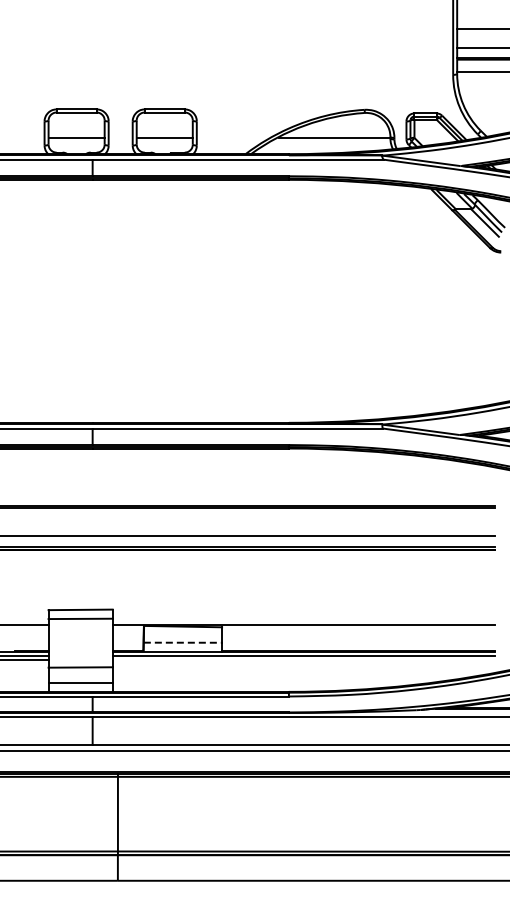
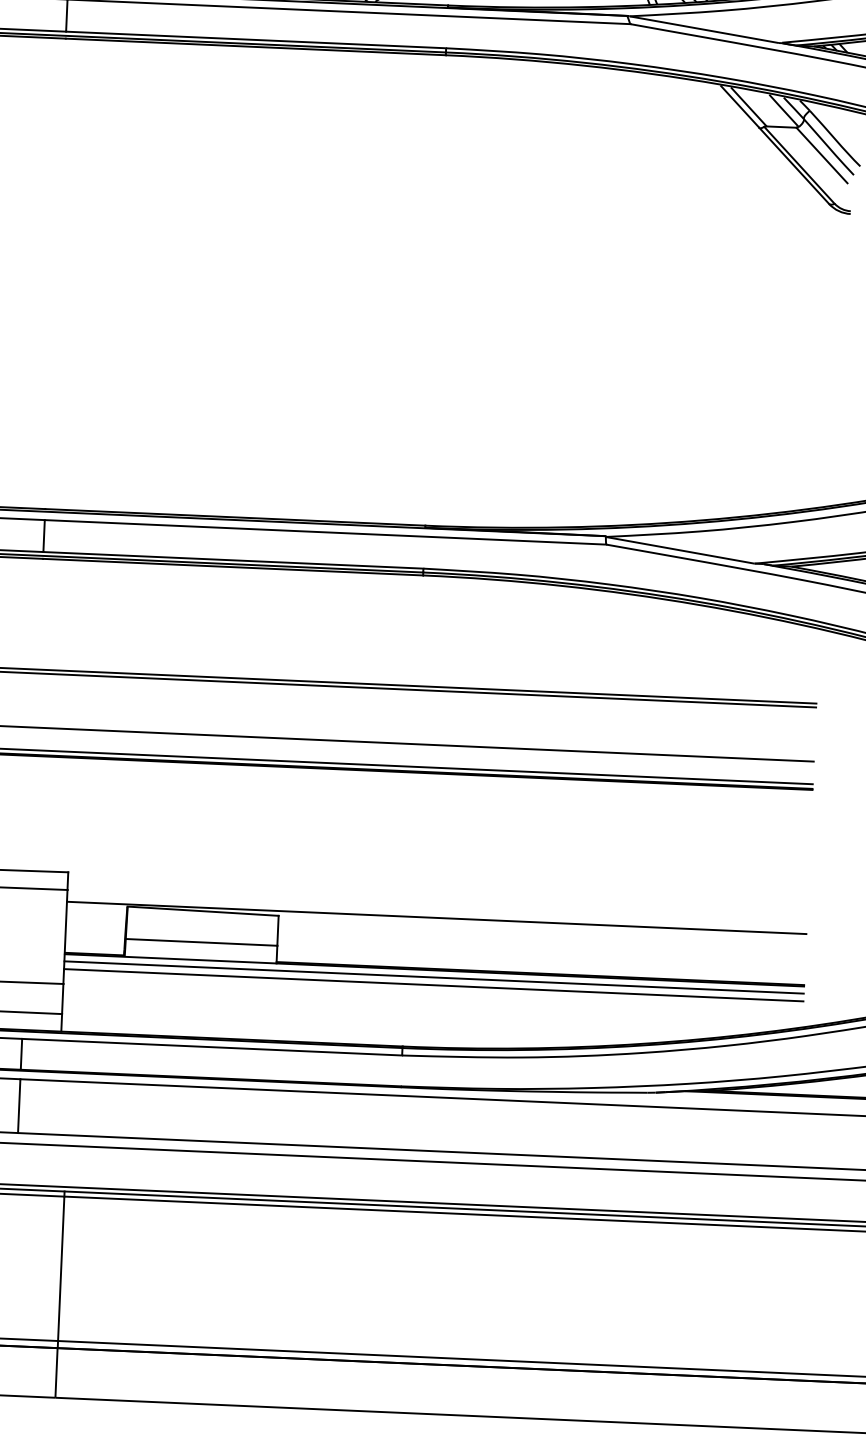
line: (183, 642) -> (202, 941), dashed -> solid
line: (303, 659) -> (433, 985), added

